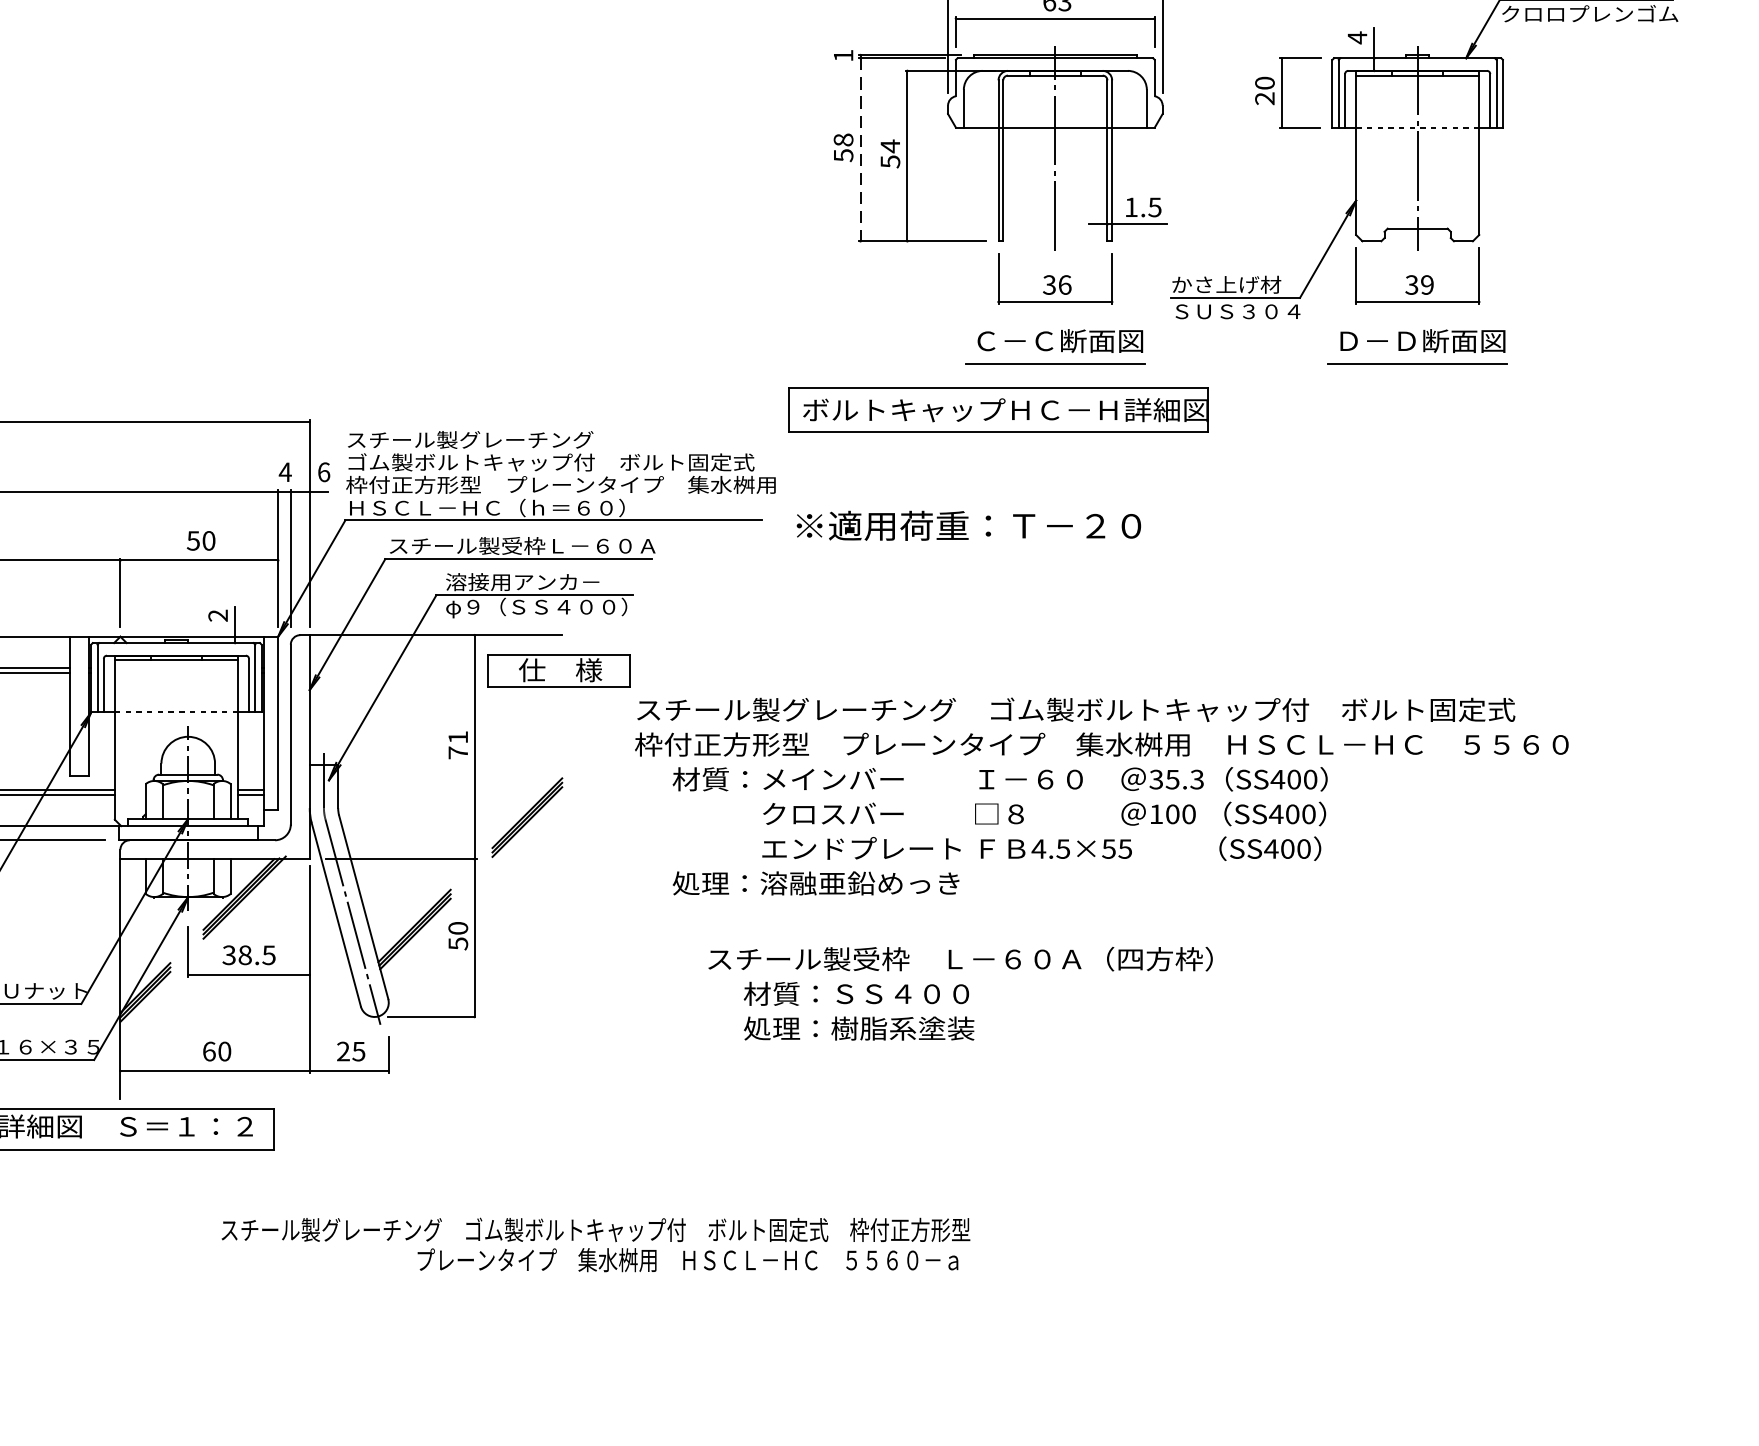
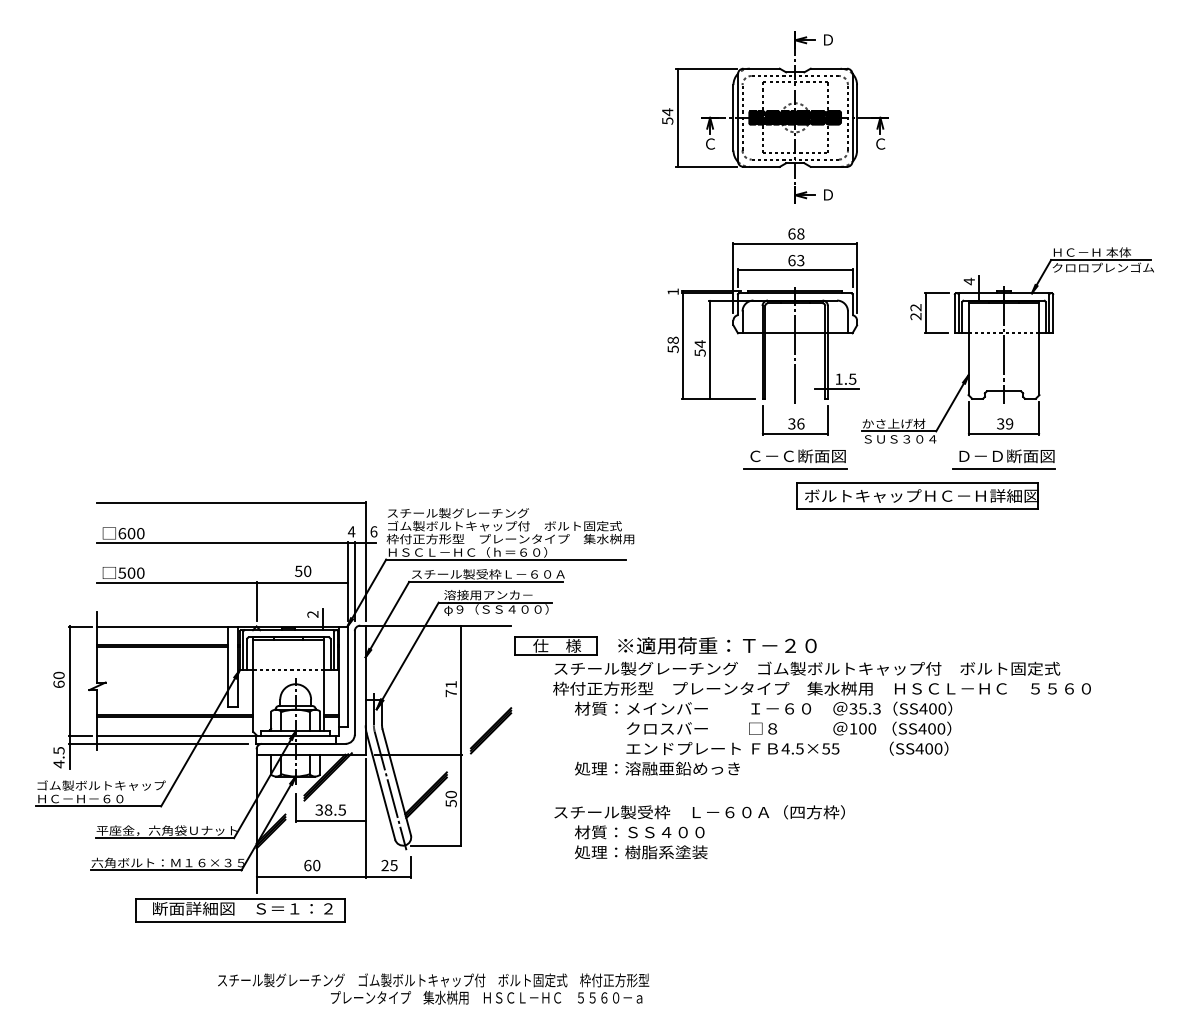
text: (1264, 82) -> (915, 307), 20 -> 22
line: (861, 150) -> (683, 346), dashed -> solid
part: (998, 409) -> (917, 495), moved
text: (968, 525) -> (717, 645), moved
part: (557, 669) -> (555, 645), moved
text: (960, 994) -> (699, 832), moved
text: (595, 1244) -> (433, 988), moved

